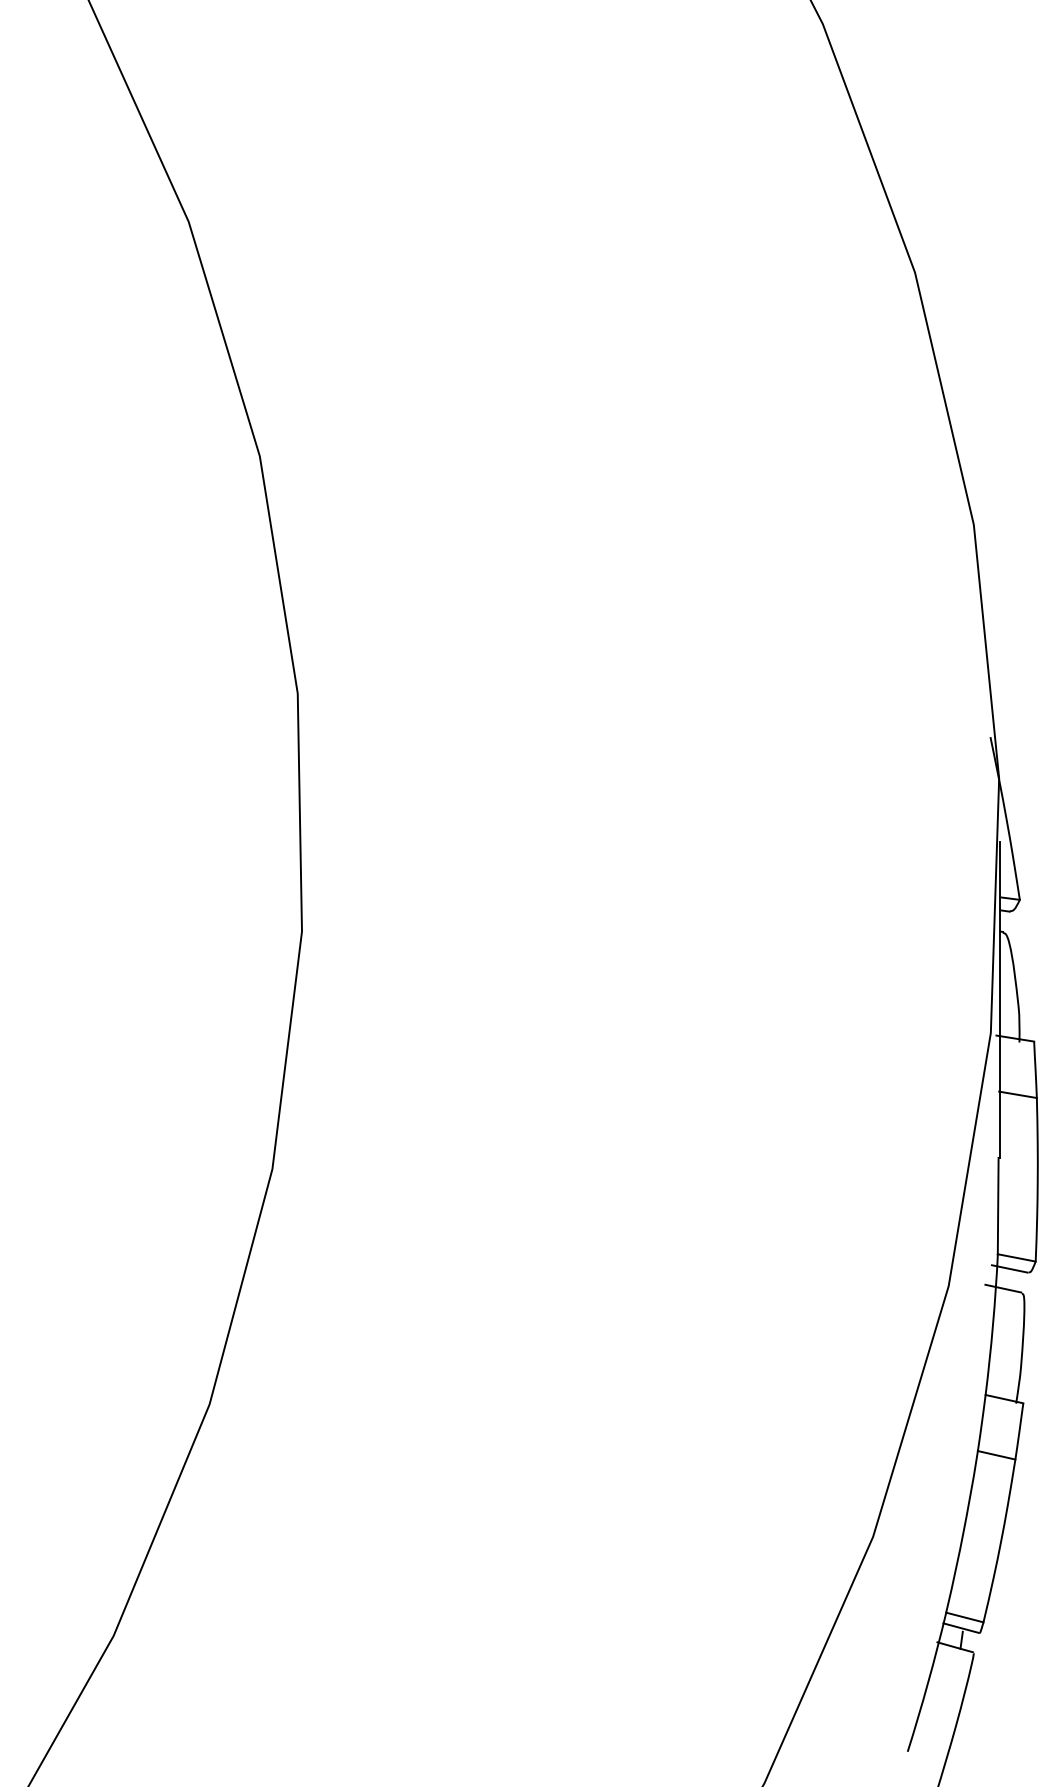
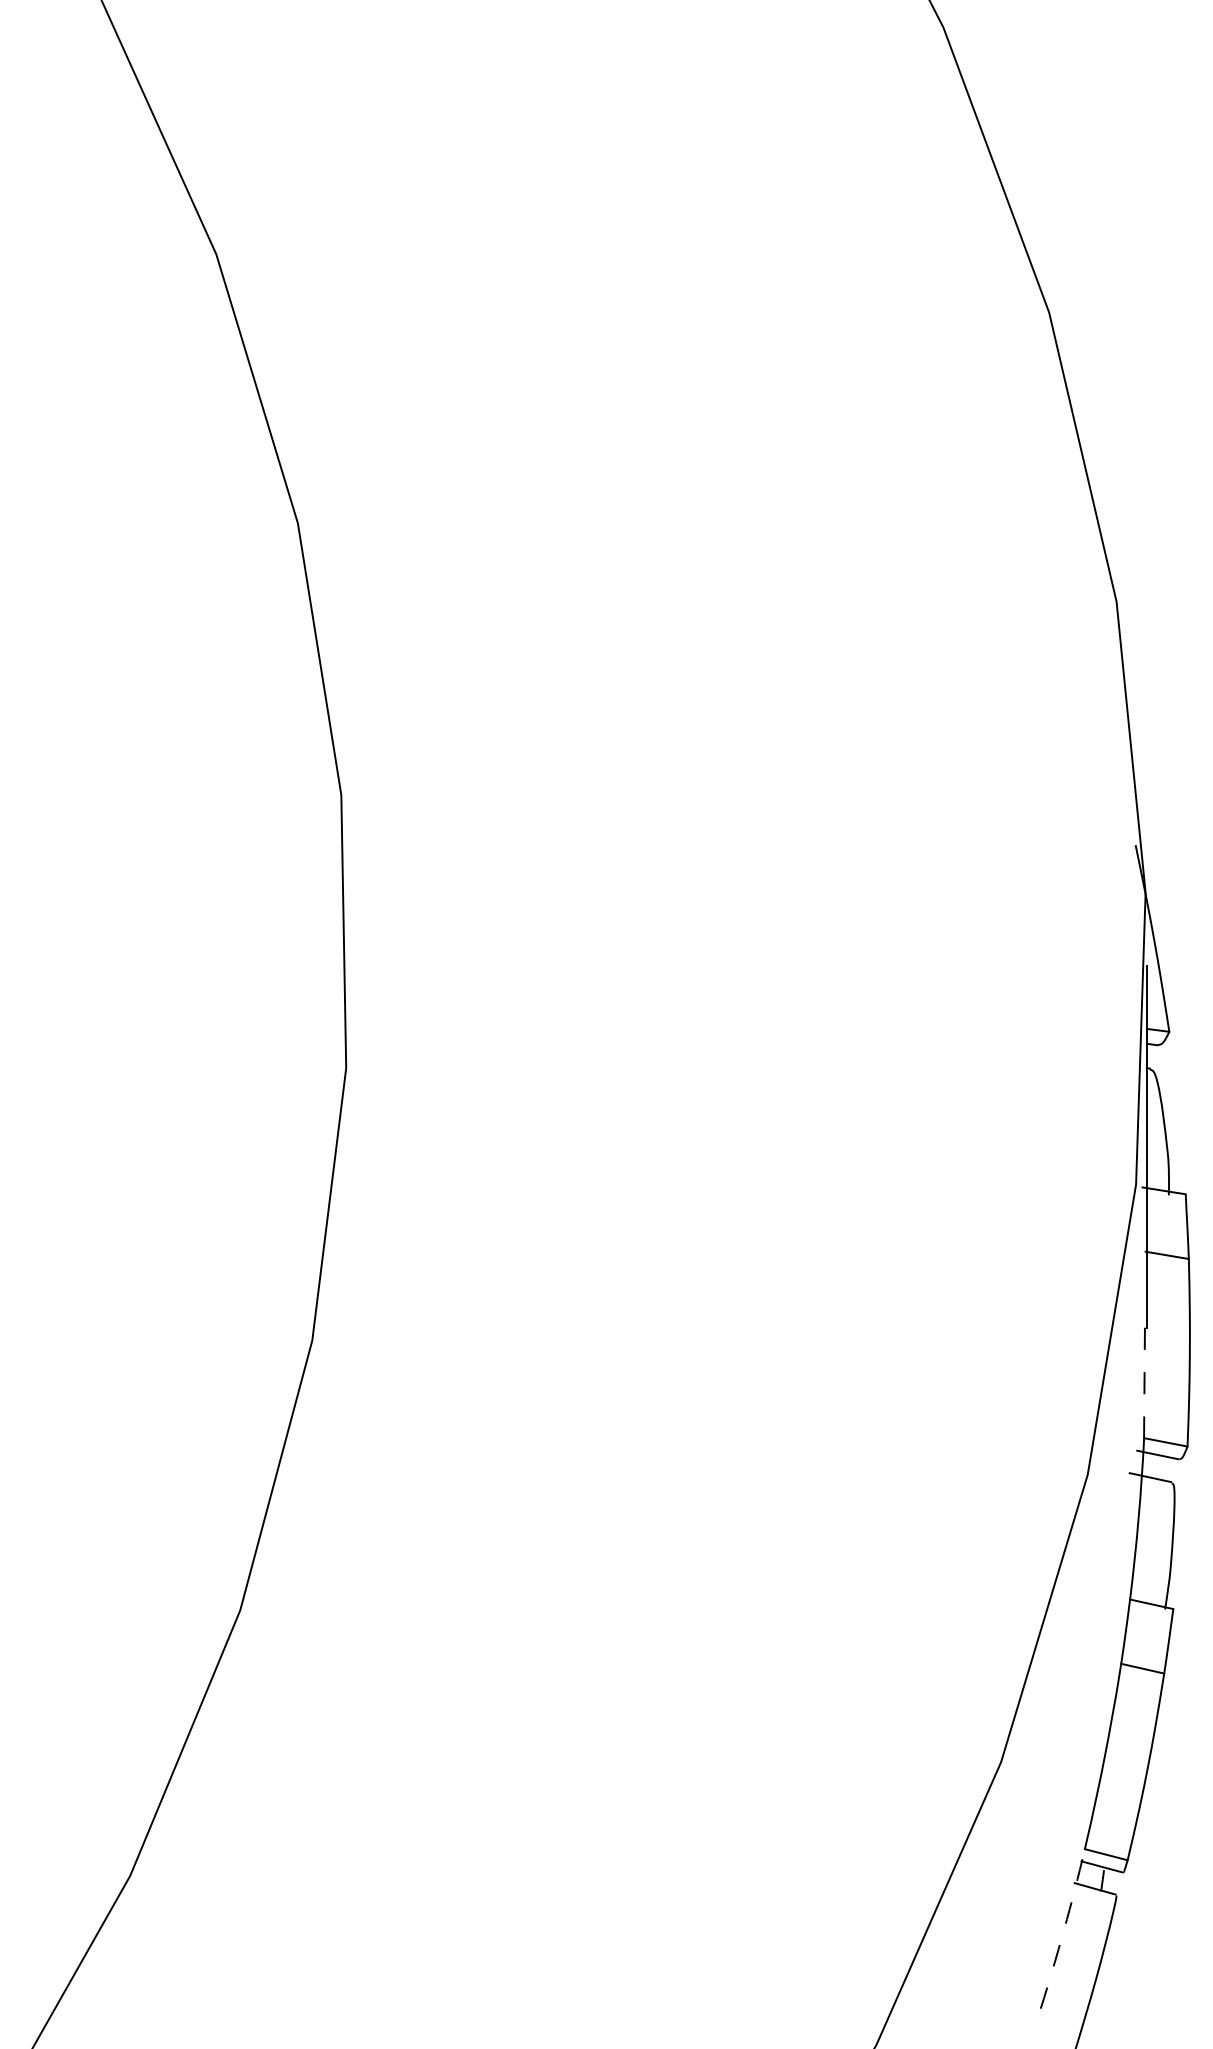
line: (998, 1206) -> (1144, 1383), solid -> dashed
arc: (928, 1682) -> (1064, 1929), solid -> dashed

